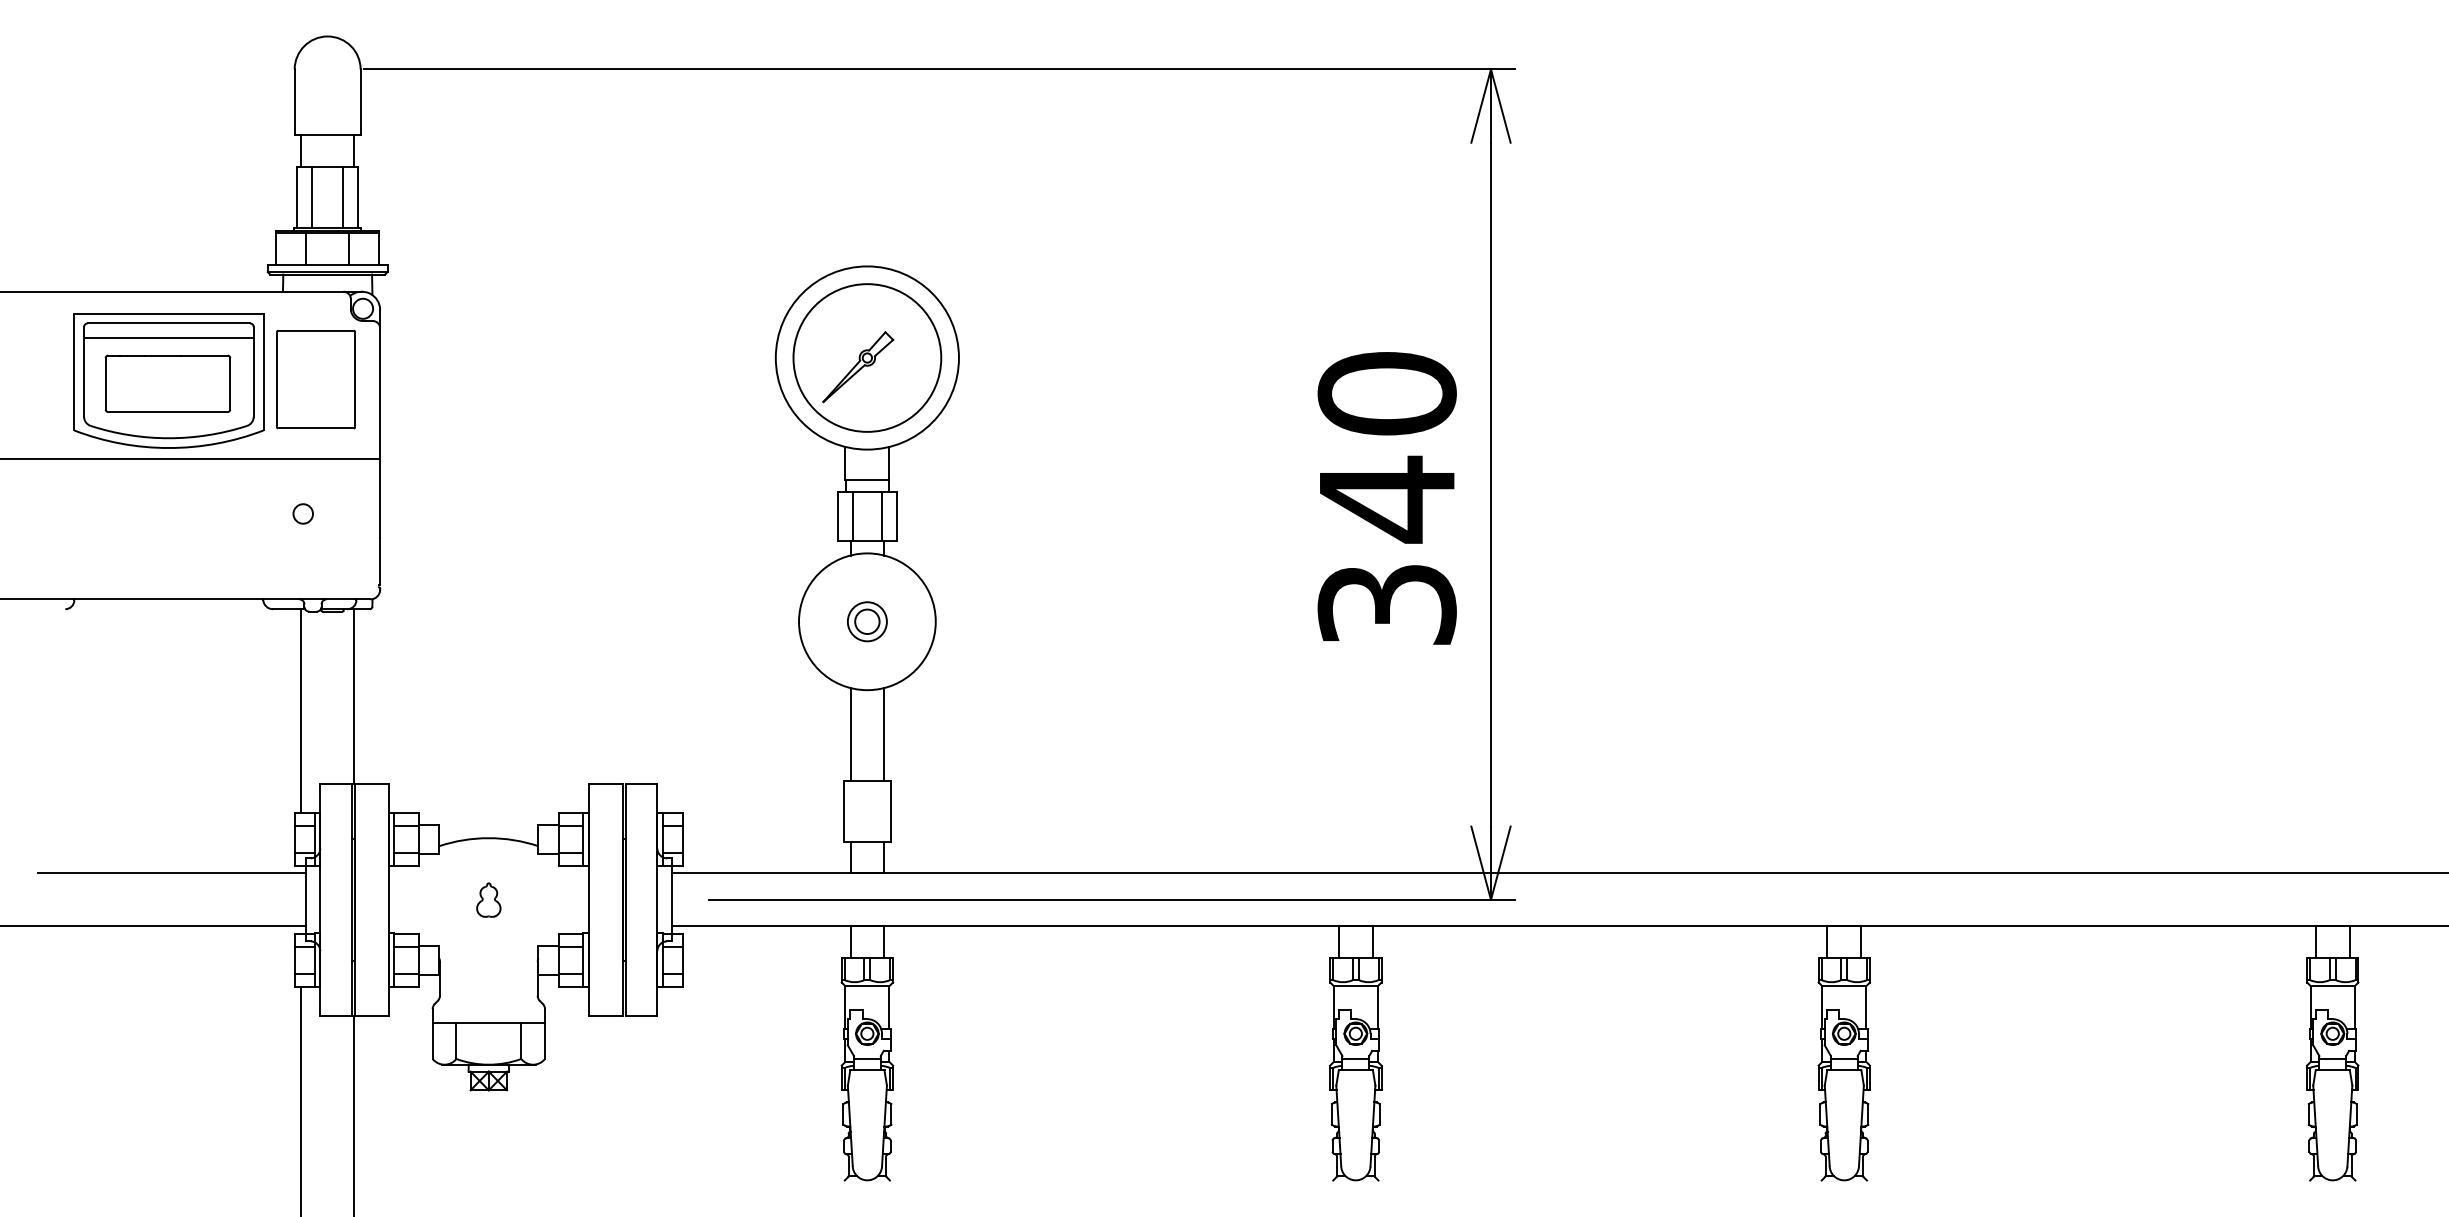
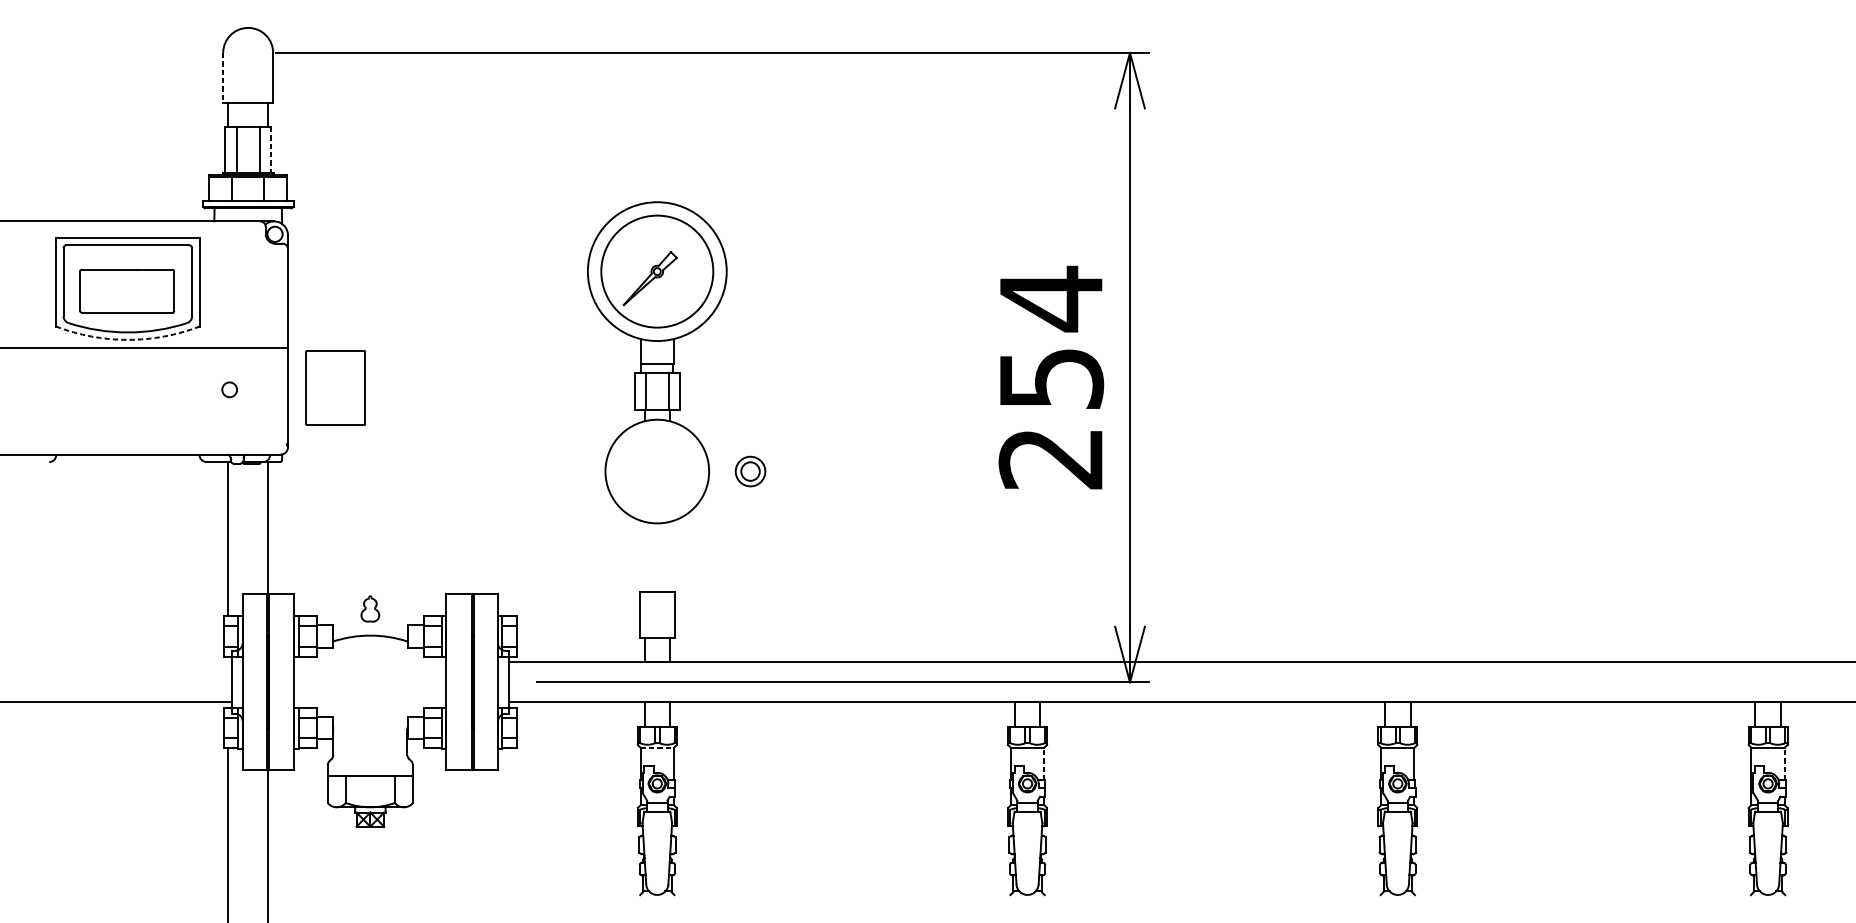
line: (294, 102) -> (223, 77), solid -> dashed
line: (358, 197) -> (271, 149), solid -> dashed
line: (168, 337) -> (127, 256), removed
part: (315, 379) -> (335, 387), moved
arc: (168, 448) -> (127, 340), solid -> dashed
text: (1386, 497) -> (1050, 377), 340 -> 254
part: (867, 621) -> (750, 471), moved
line: (850, 734) -> (644, 557), removed
line: (884, 734) -> (670, 557), removed
line: (171, 873) -> (129, 662), removed
part: (488, 899) -> (370, 608), moved
line: (867, 986) -> (657, 748), solid -> dashed
line: (1377, 1007) -> (1043, 763), solid -> dashed
line: (2354, 1007) -> (1784, 763), solid -> dashed

